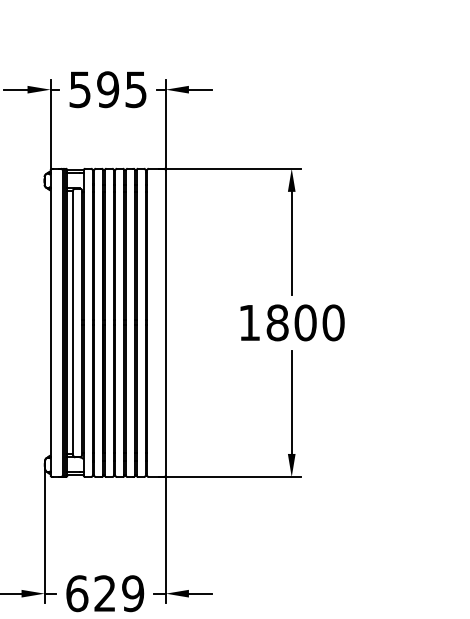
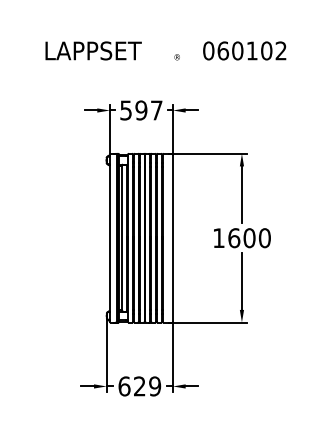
text: (135, 89) -> (156, 110), 595 -> 597
text: (278, 321) -> (234, 237), 1800 -> 1600

